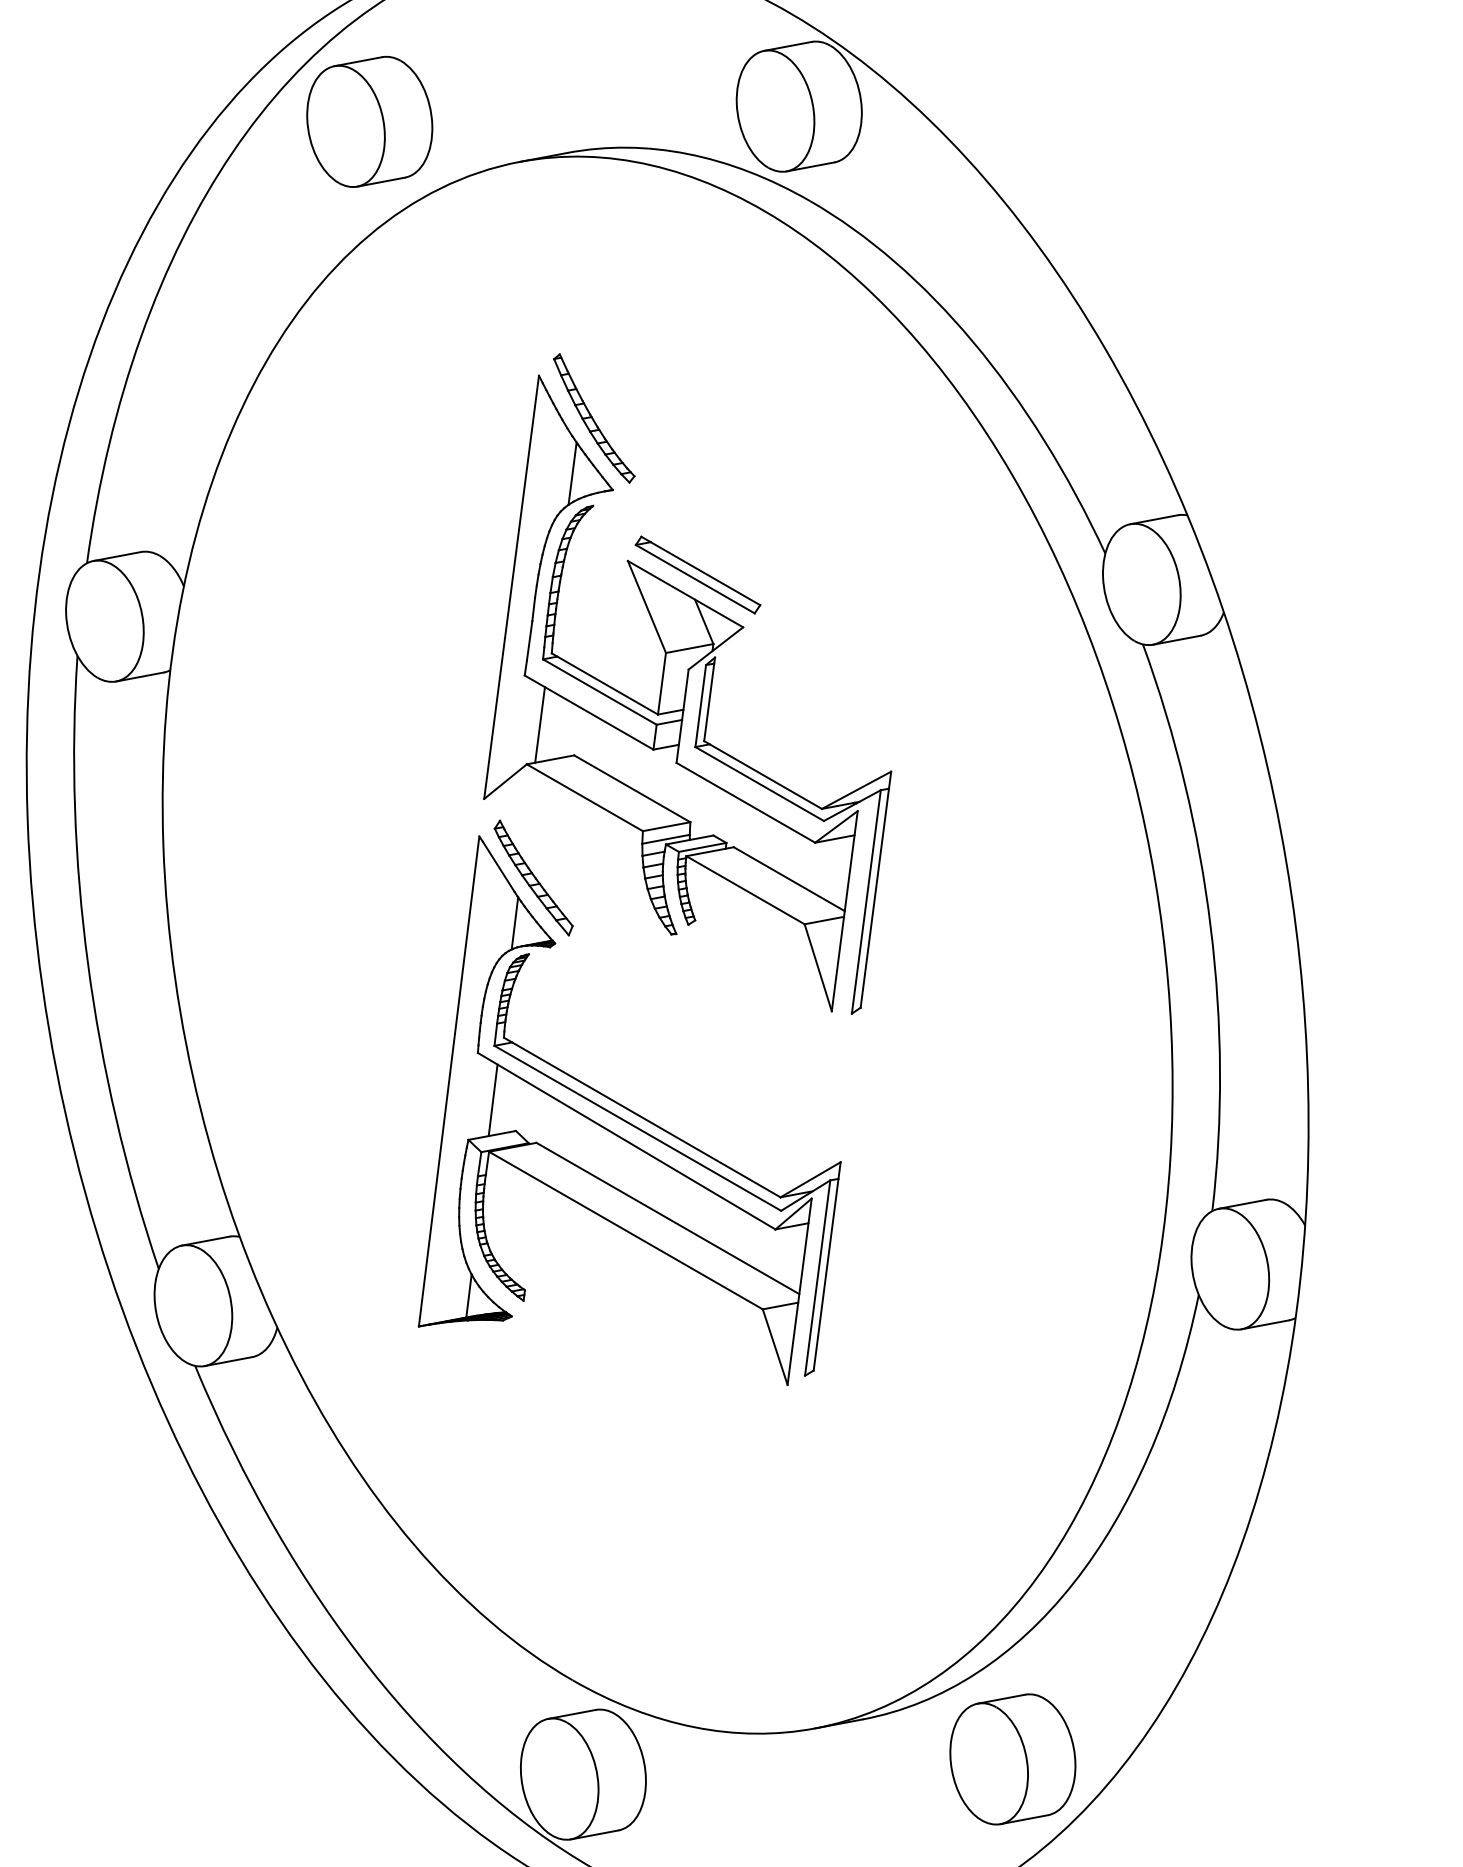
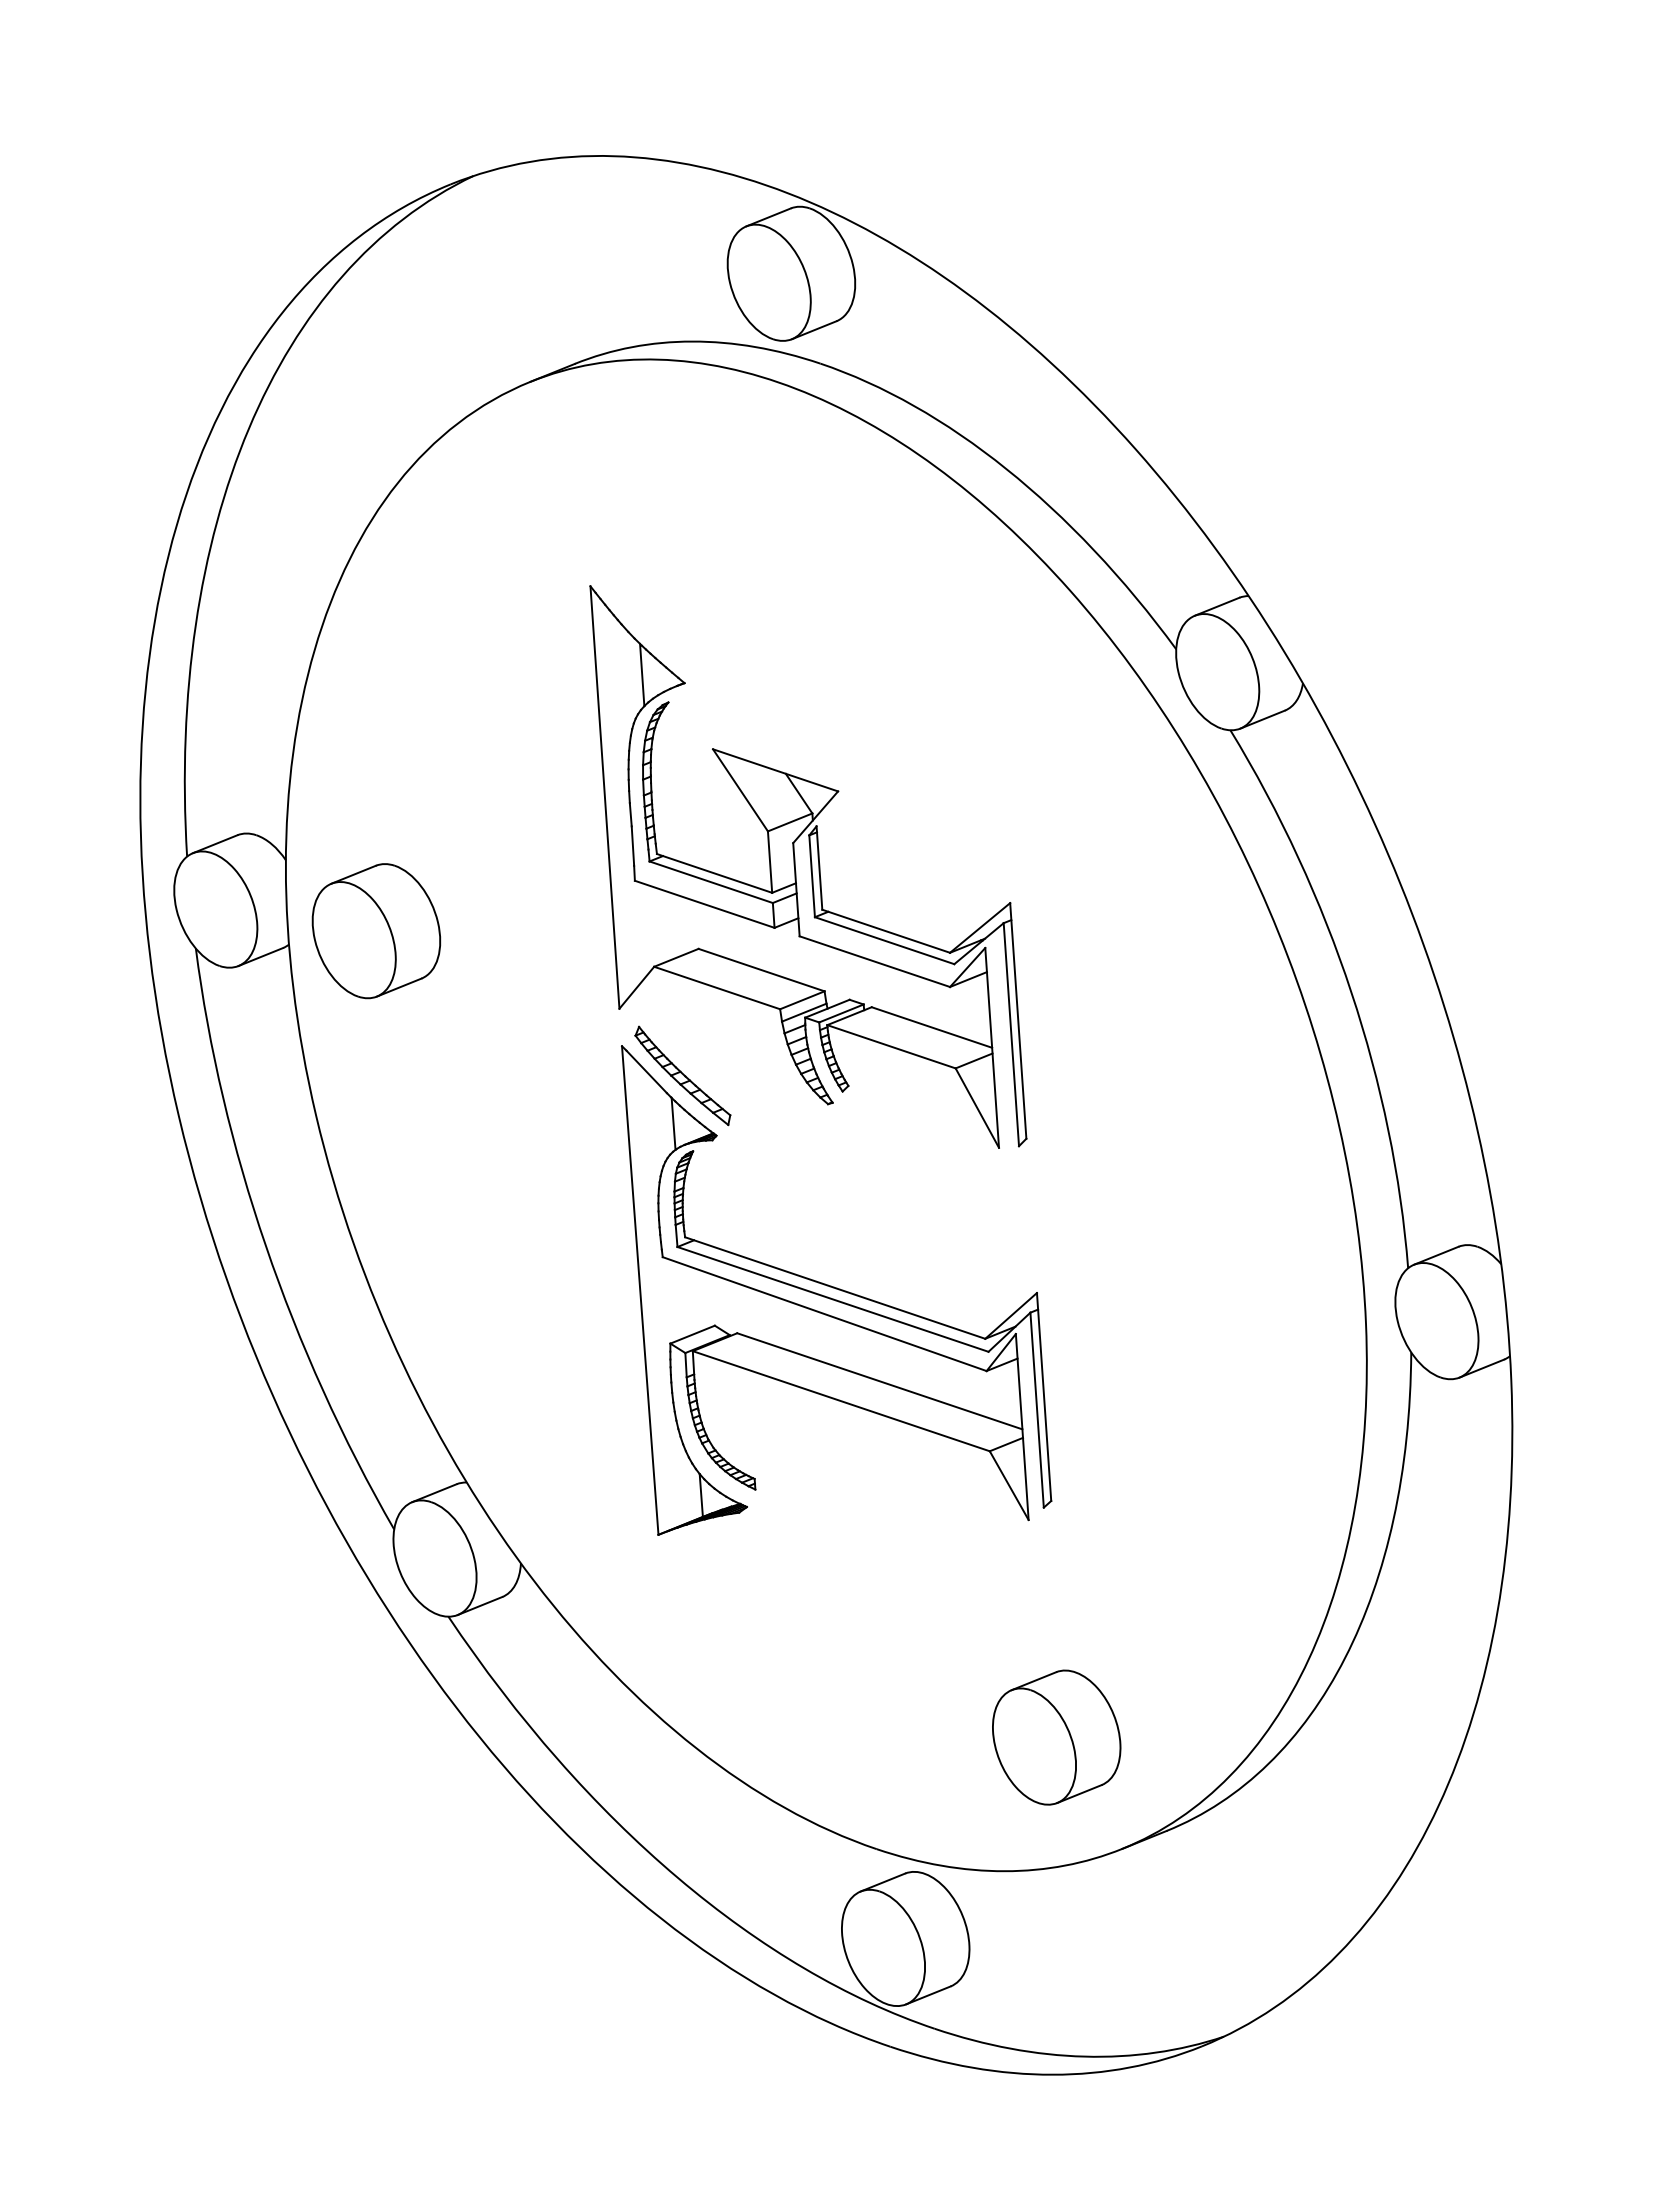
part: (369, 122) -> (376, 931), moved
part: (594, 417) -> (652, 616), removed
part: (697, 575) -> (783, 749), removed
line: (540, 724) -> (659, 925), removed
line: (493, 1099) -> (686, 1299), removed
part: (1012, 1759) -> (1056, 1737), moved

